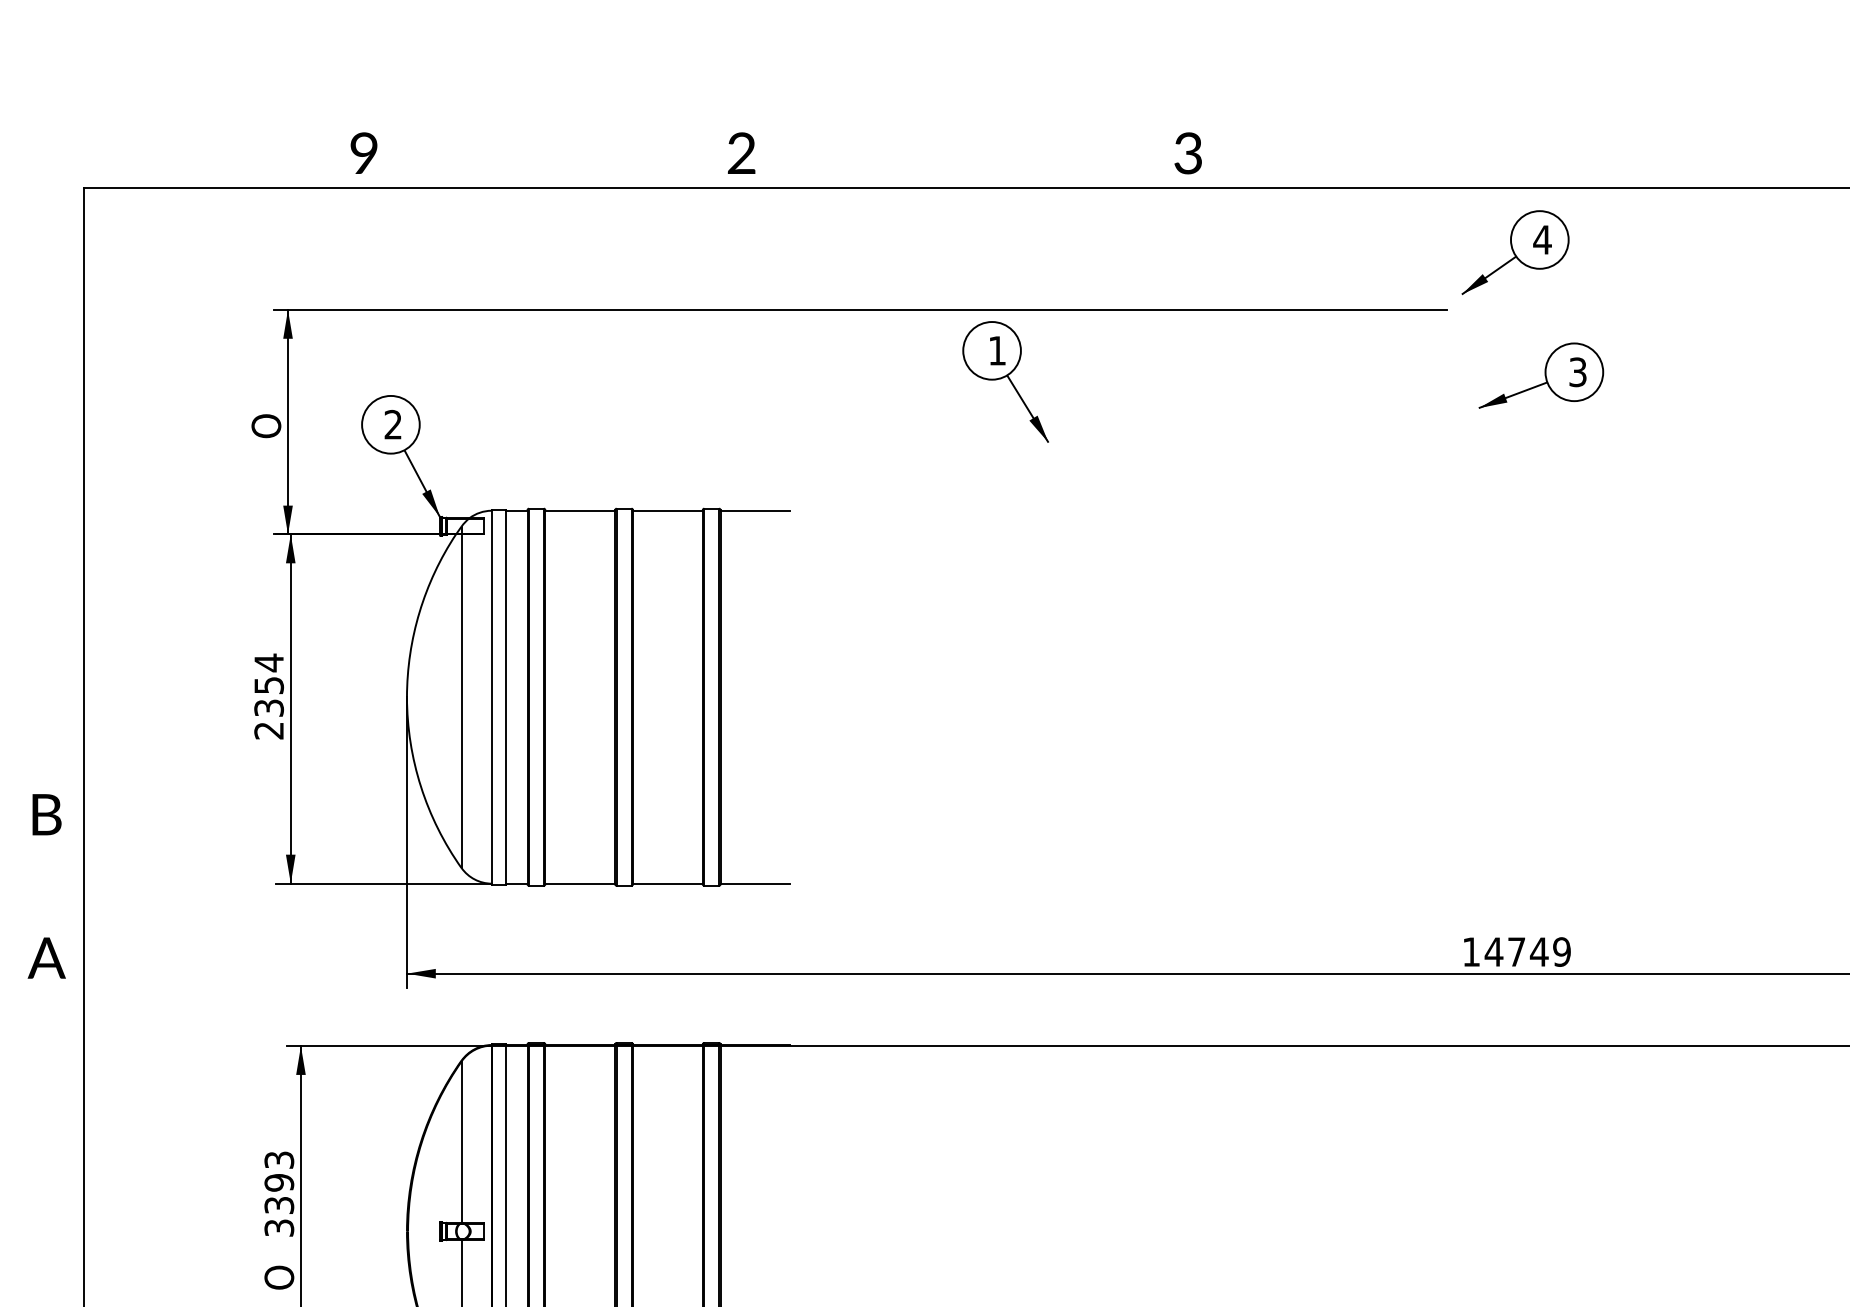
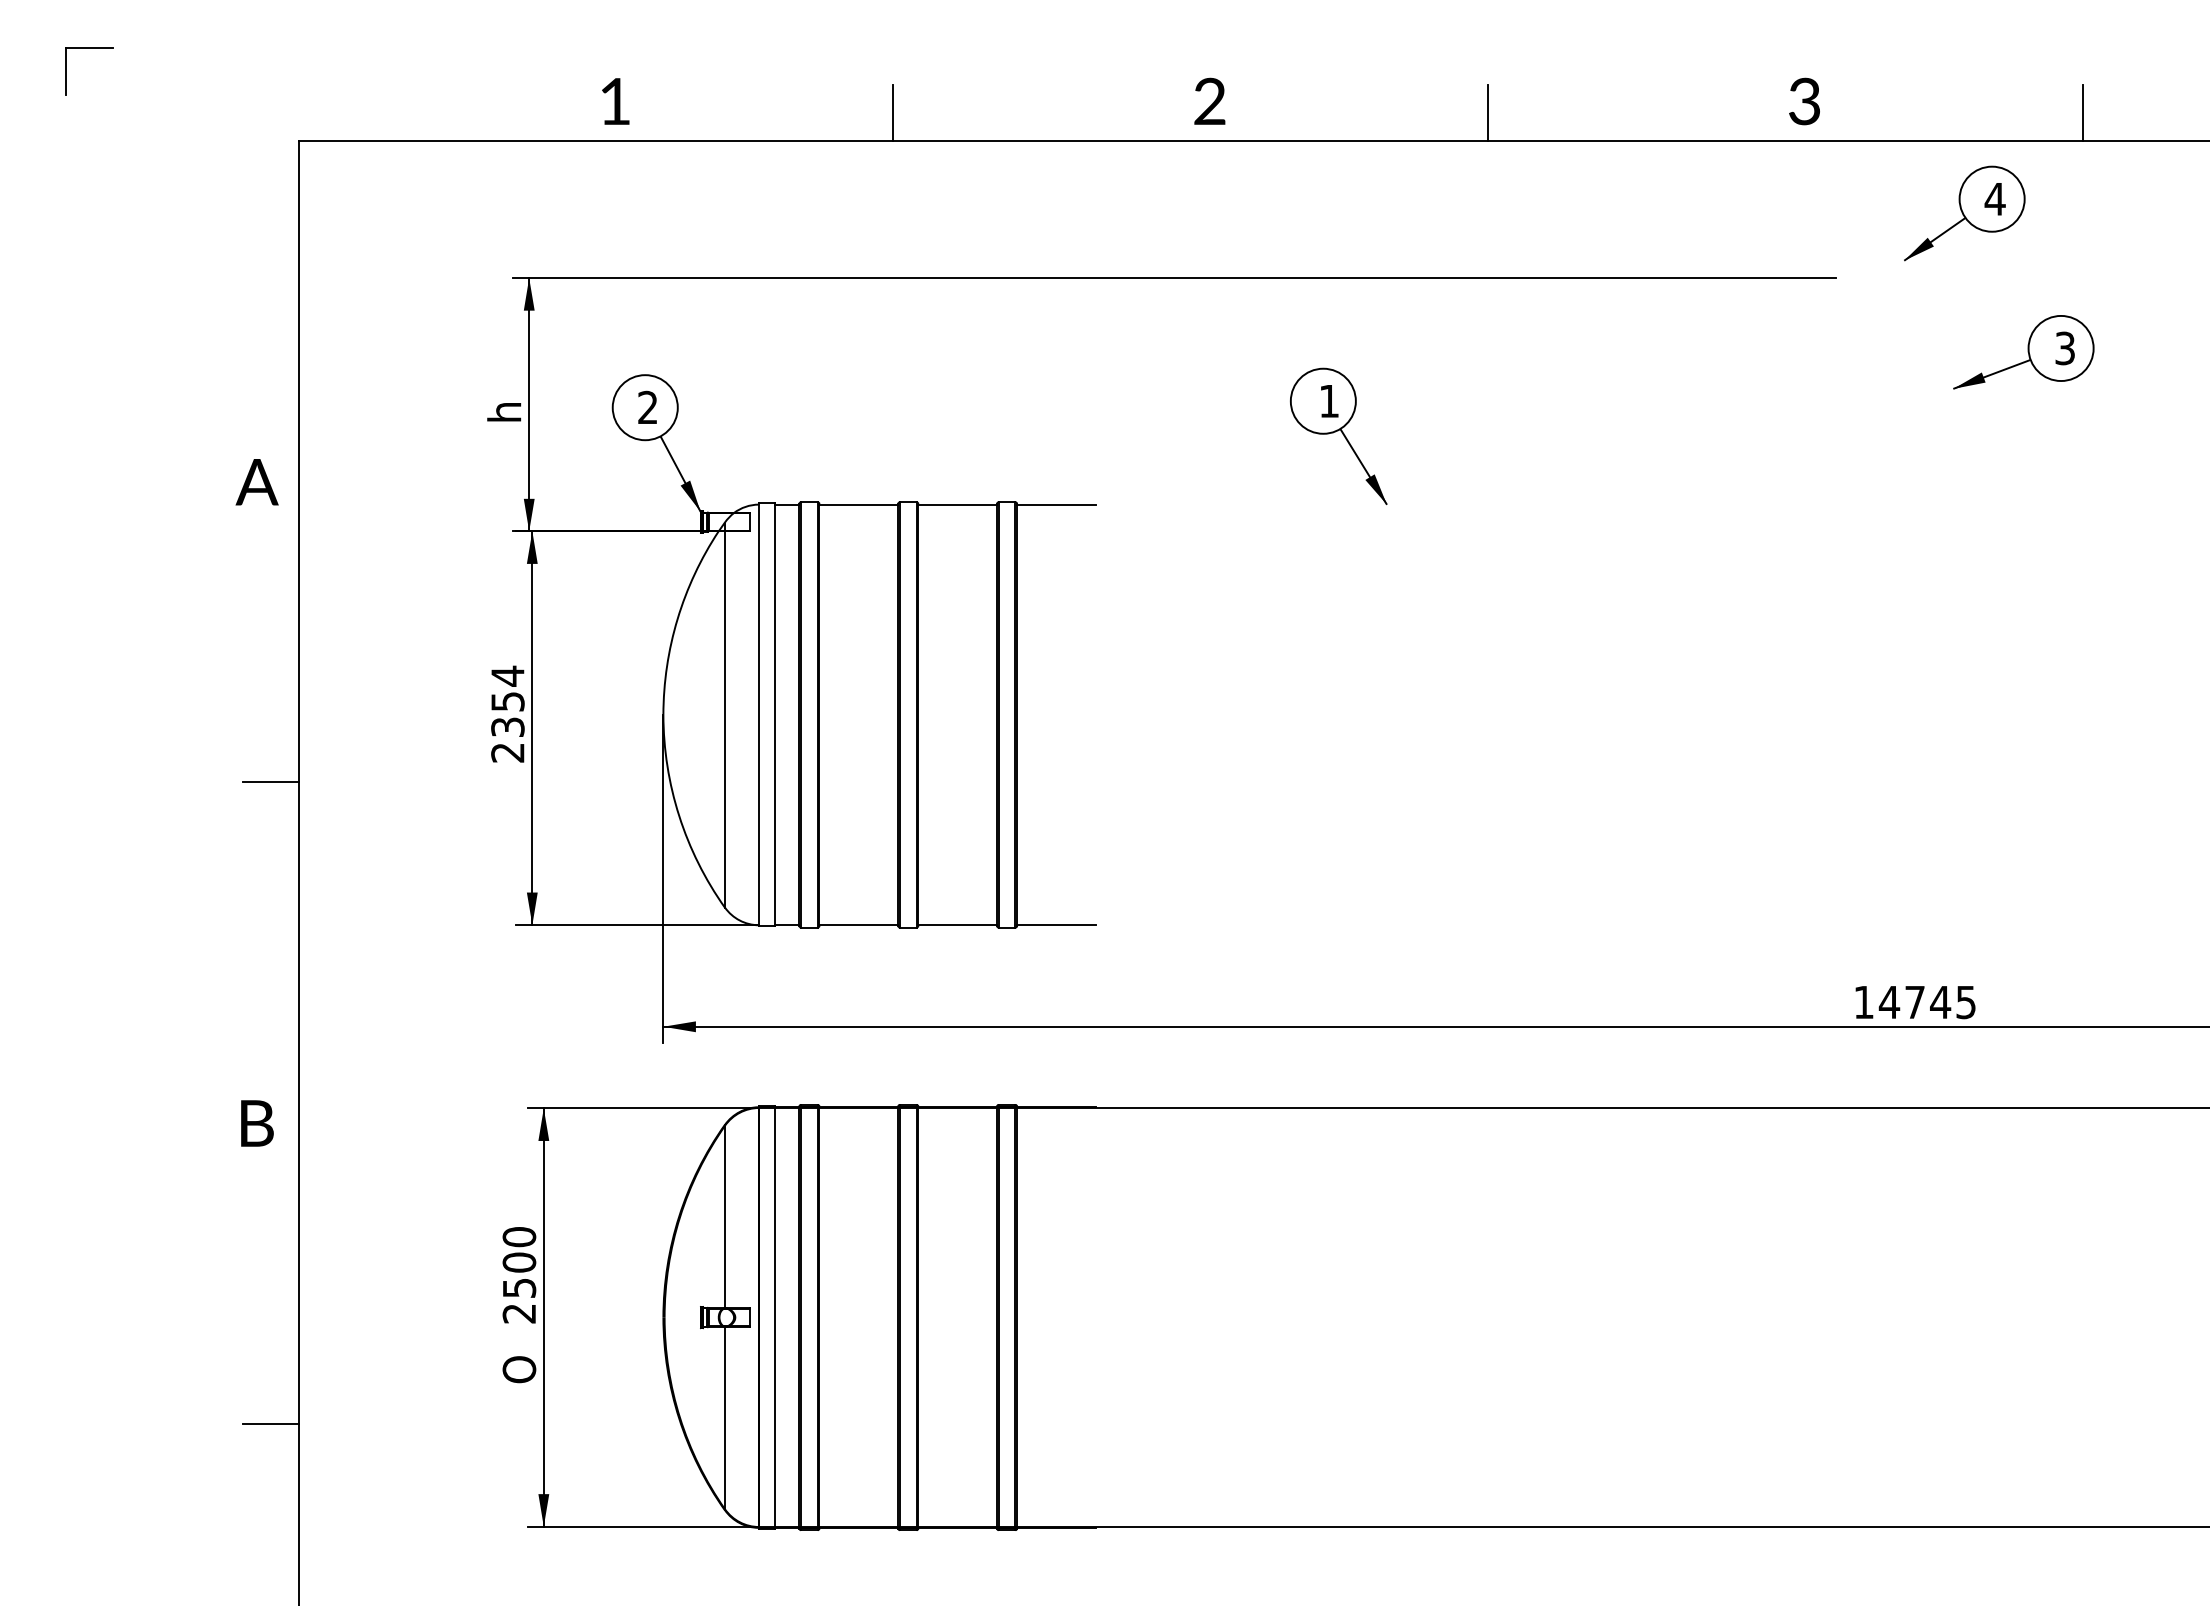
text: (363, 152) -> (614, 100), 9 -> 1
text: (741, 152) -> (1209, 100), moved
text: (1188, 153) -> (1804, 101), moved
line: (610, 163) -> (893, 113), added
line: (1138, 163) -> (1488, 113), added
line: (1666, 163) -> (2083, 113), added
part: (1515, 252) -> (1964, 213), moved
part: (1541, 375) -> (2023, 352), moved
part: (1005, 381) -> (1338, 435), moved
text: (266, 425) -> (504, 408), O -> h
line: (58, 757) -> (270, 782), added
text: (47, 814) -> (257, 1123), moved
text: (1562, 952) -> (1966, 1002), 14749 -> 14745
text: (46, 958) -> (256, 482), moved
text: (279, 1194) -> (519, 1275), 3393 -> 2500

